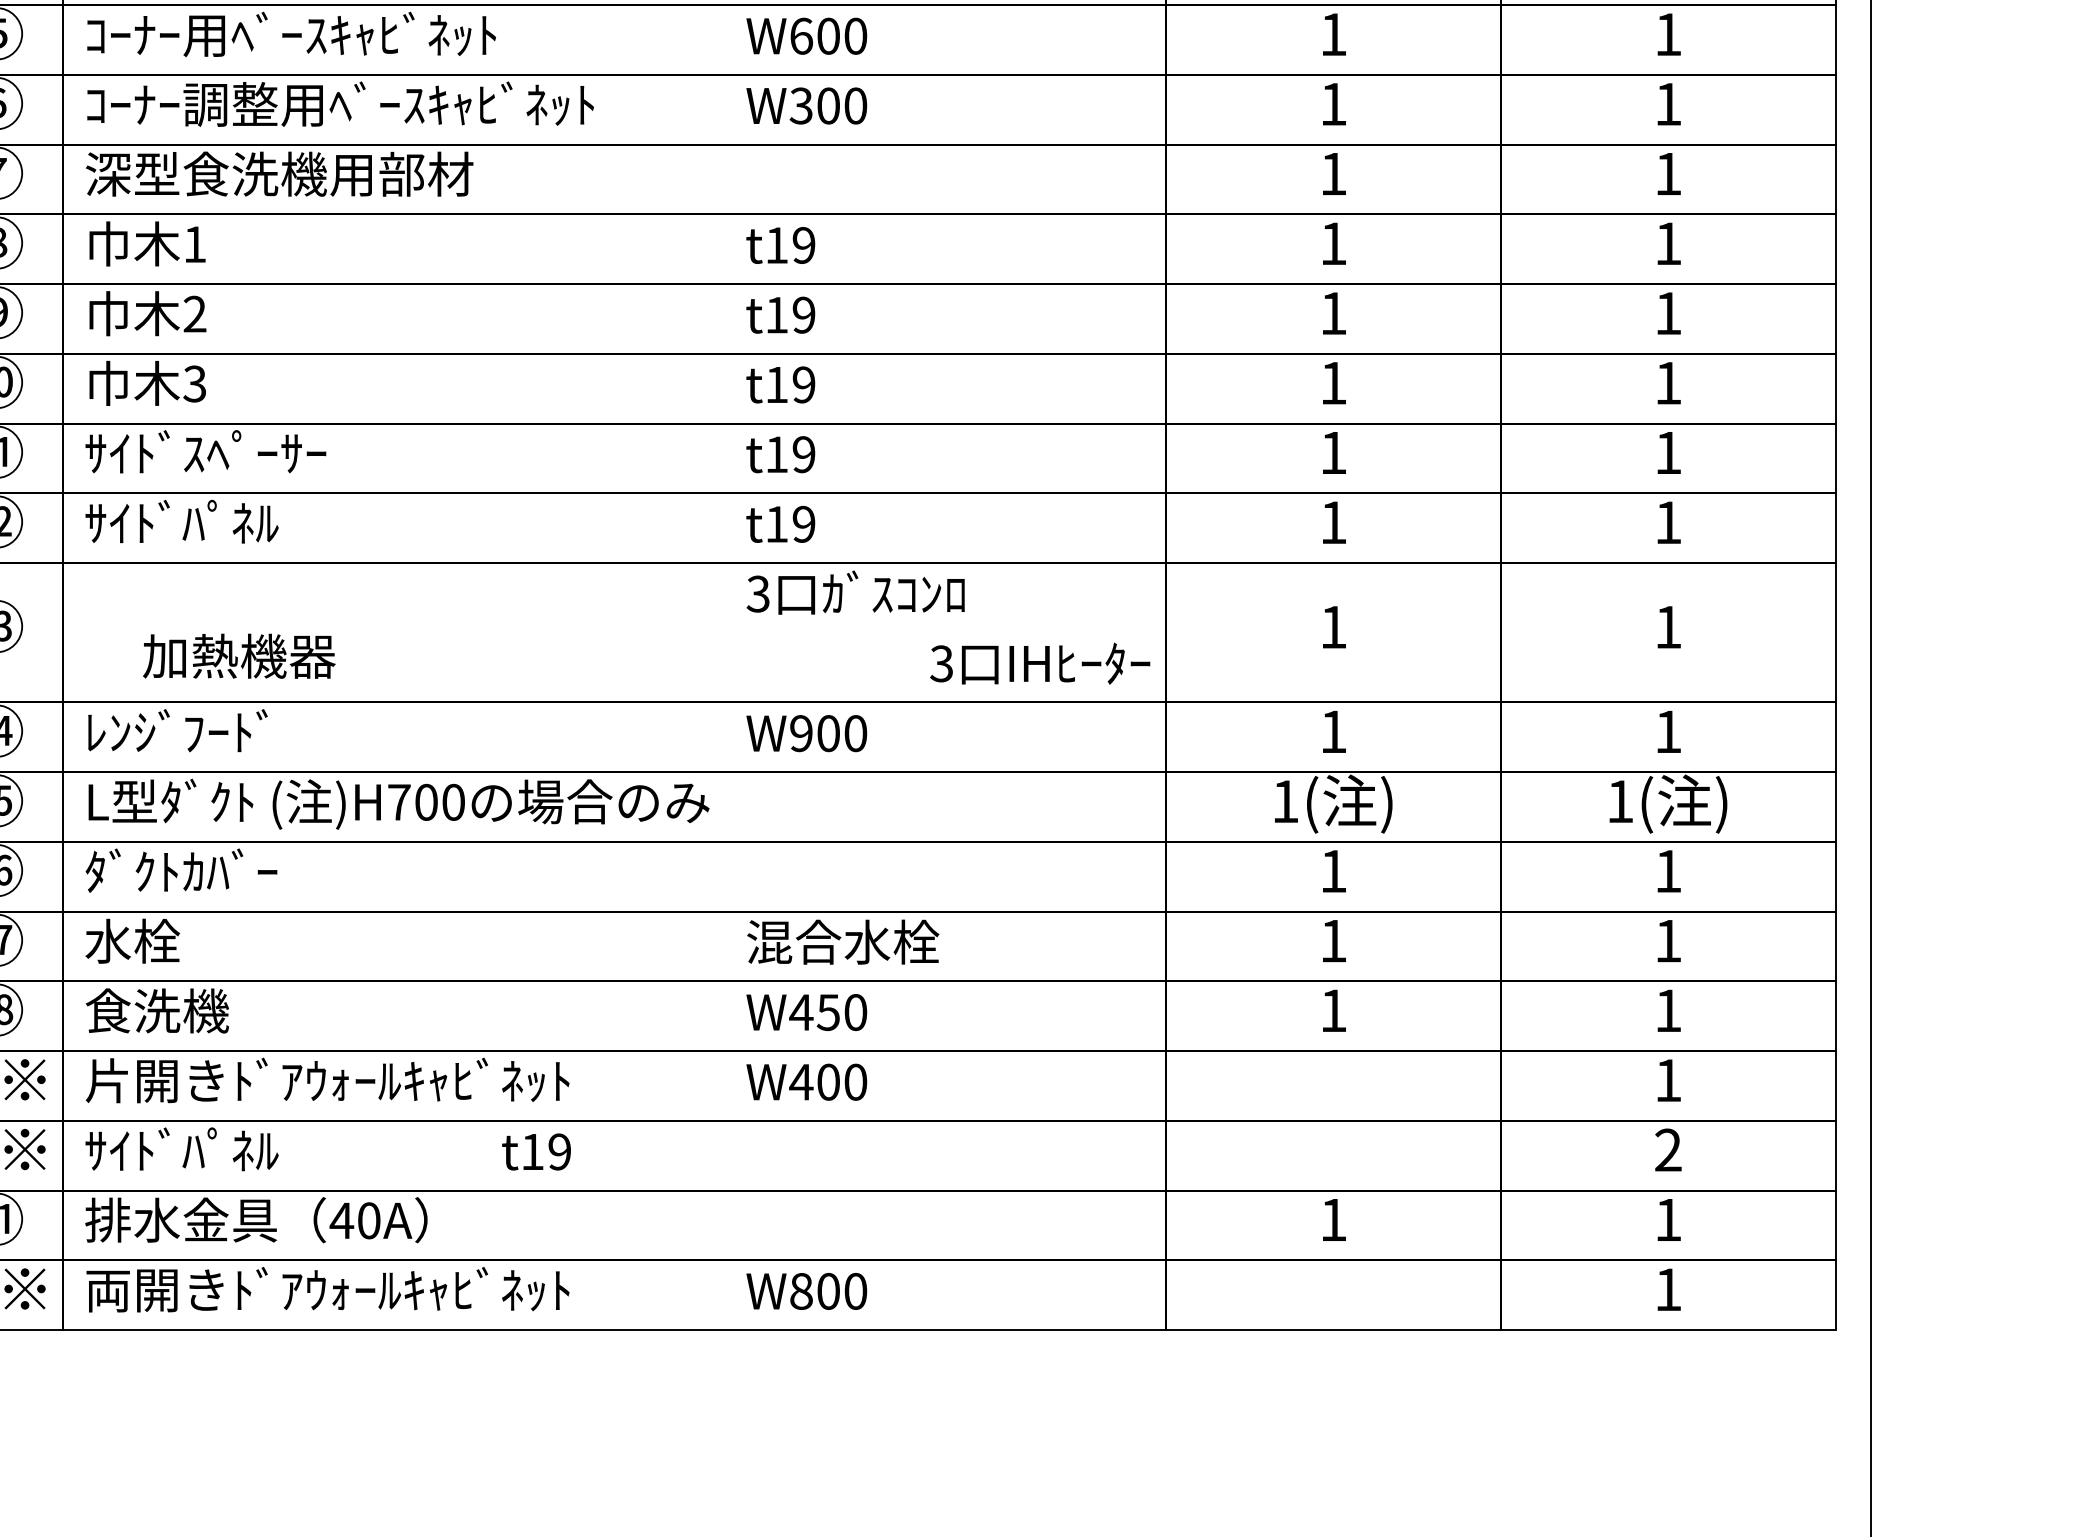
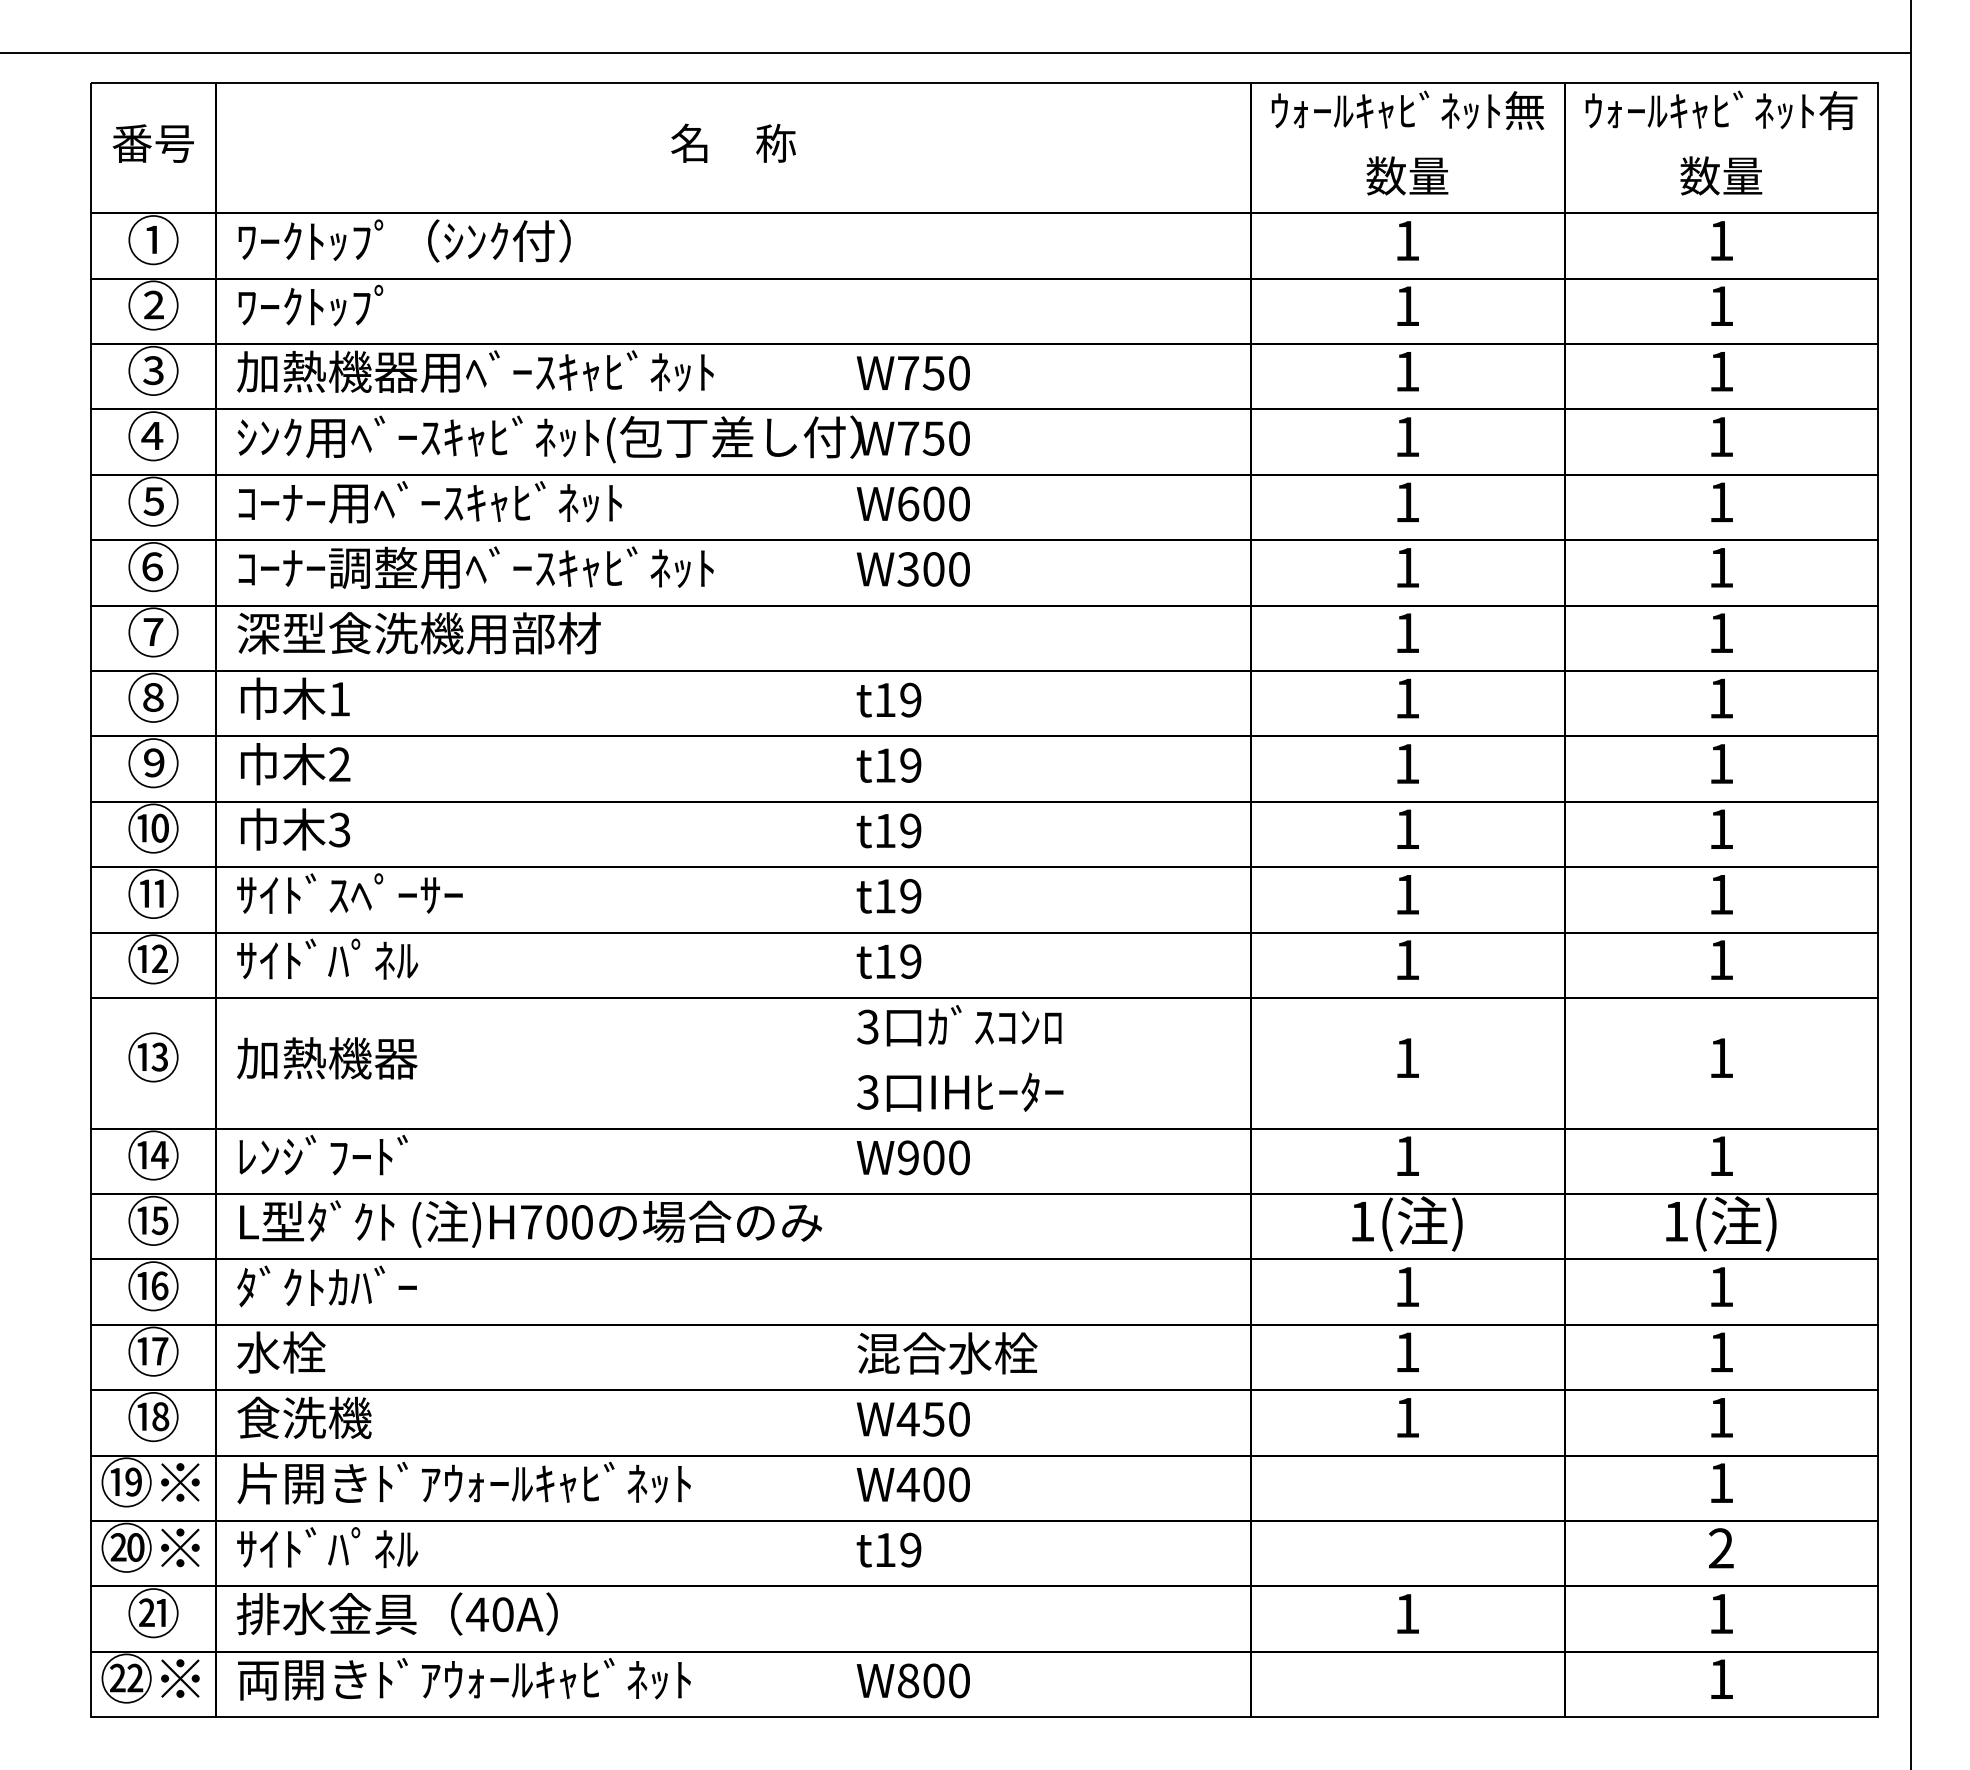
text: (239, 656) -> (327, 1058), moved
text: (1040, 662) -> (960, 1091), moved
text: (535, 1151) -> (888, 1549), moved

